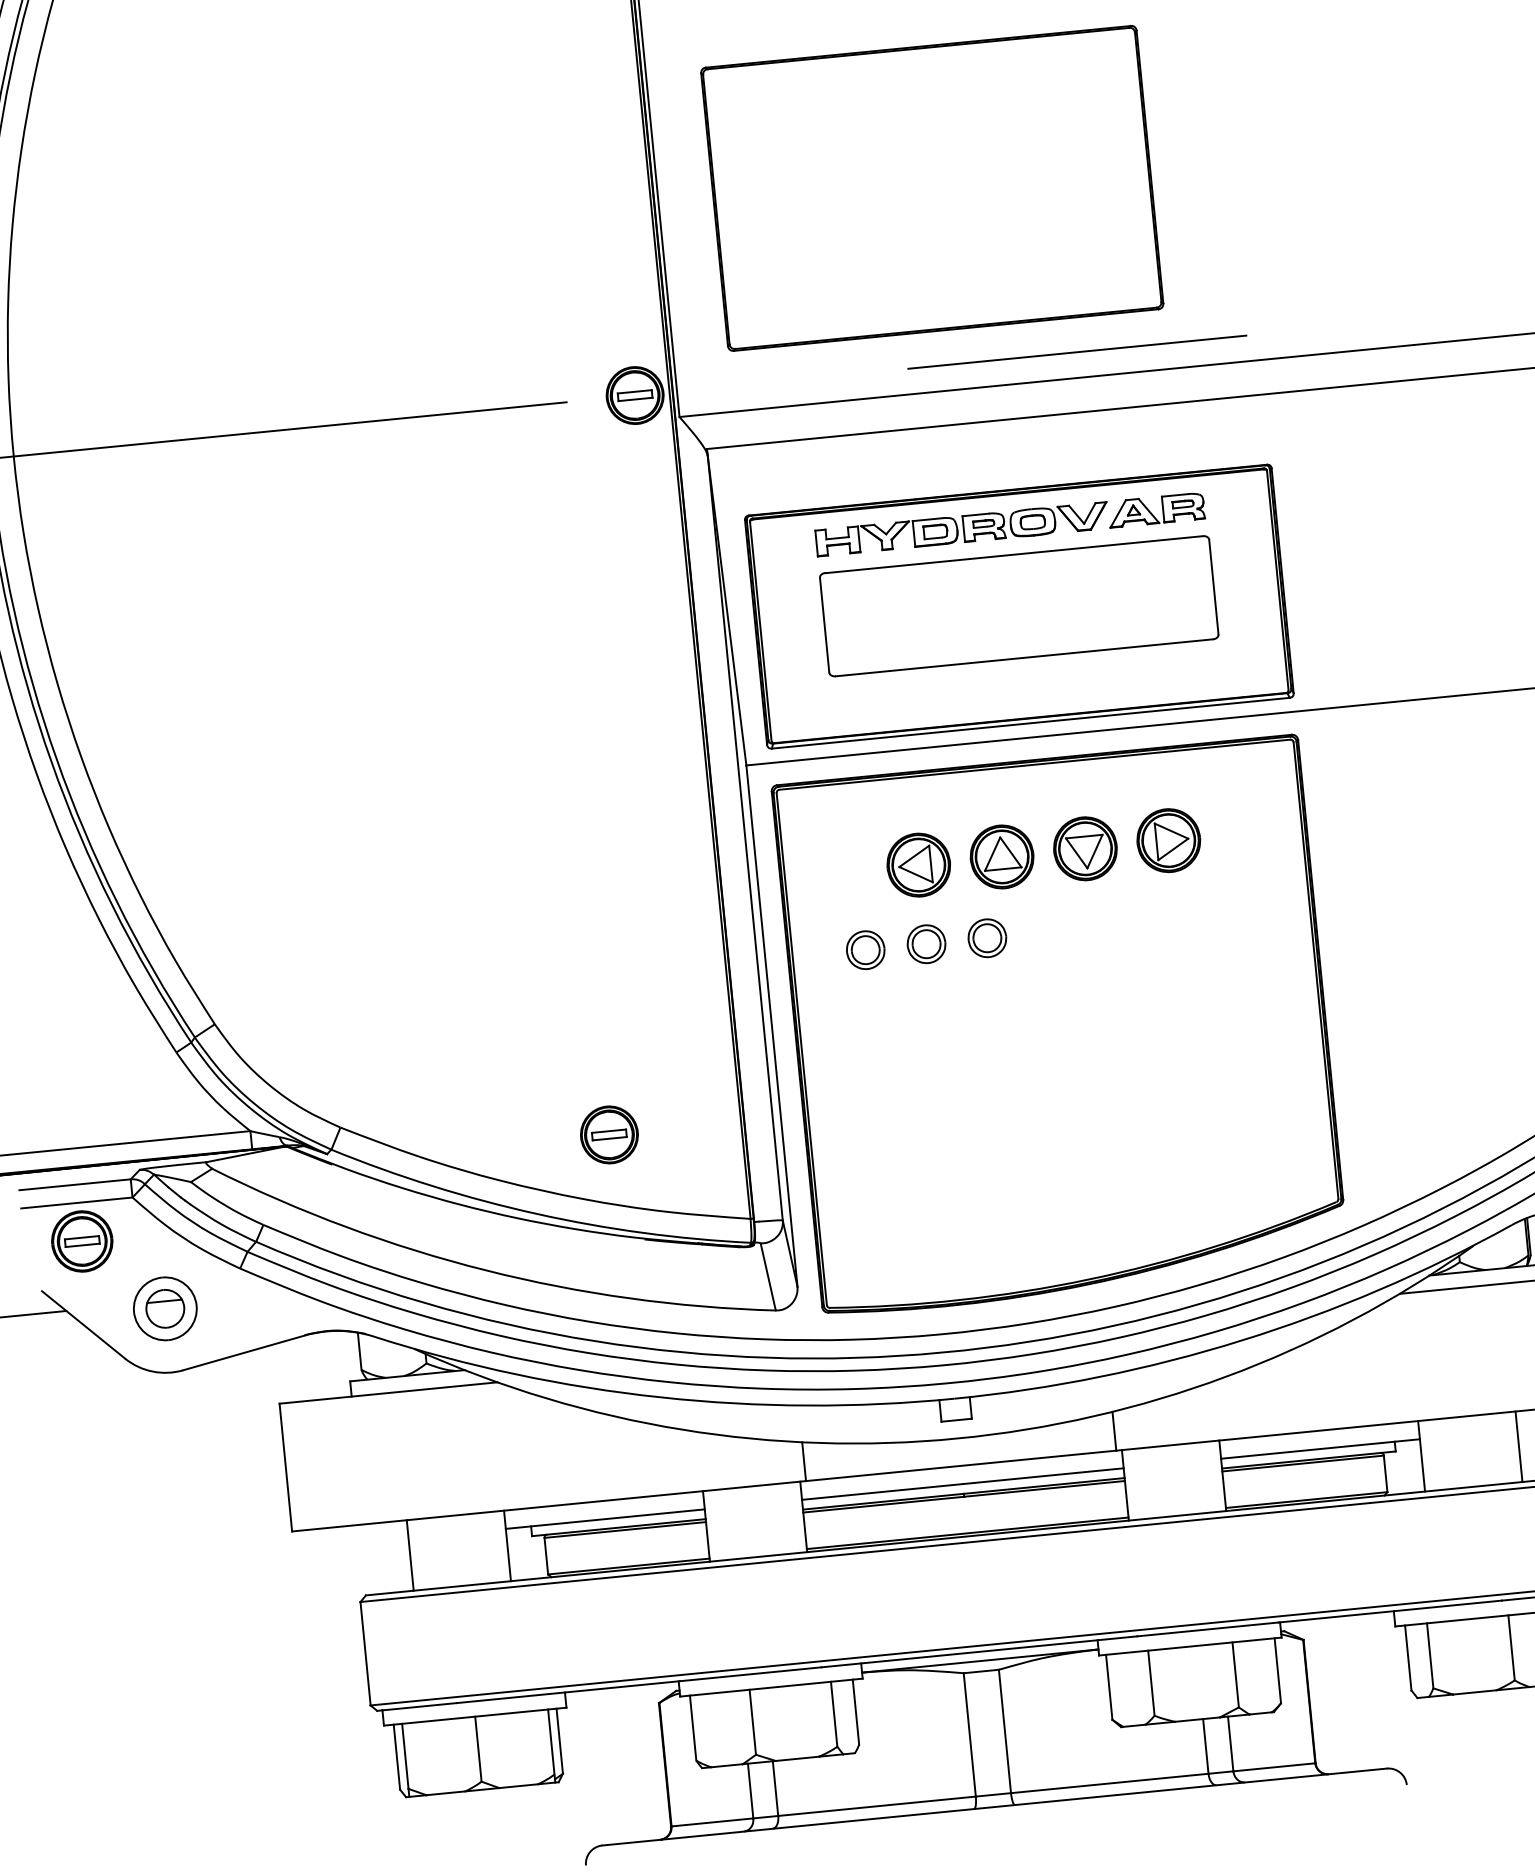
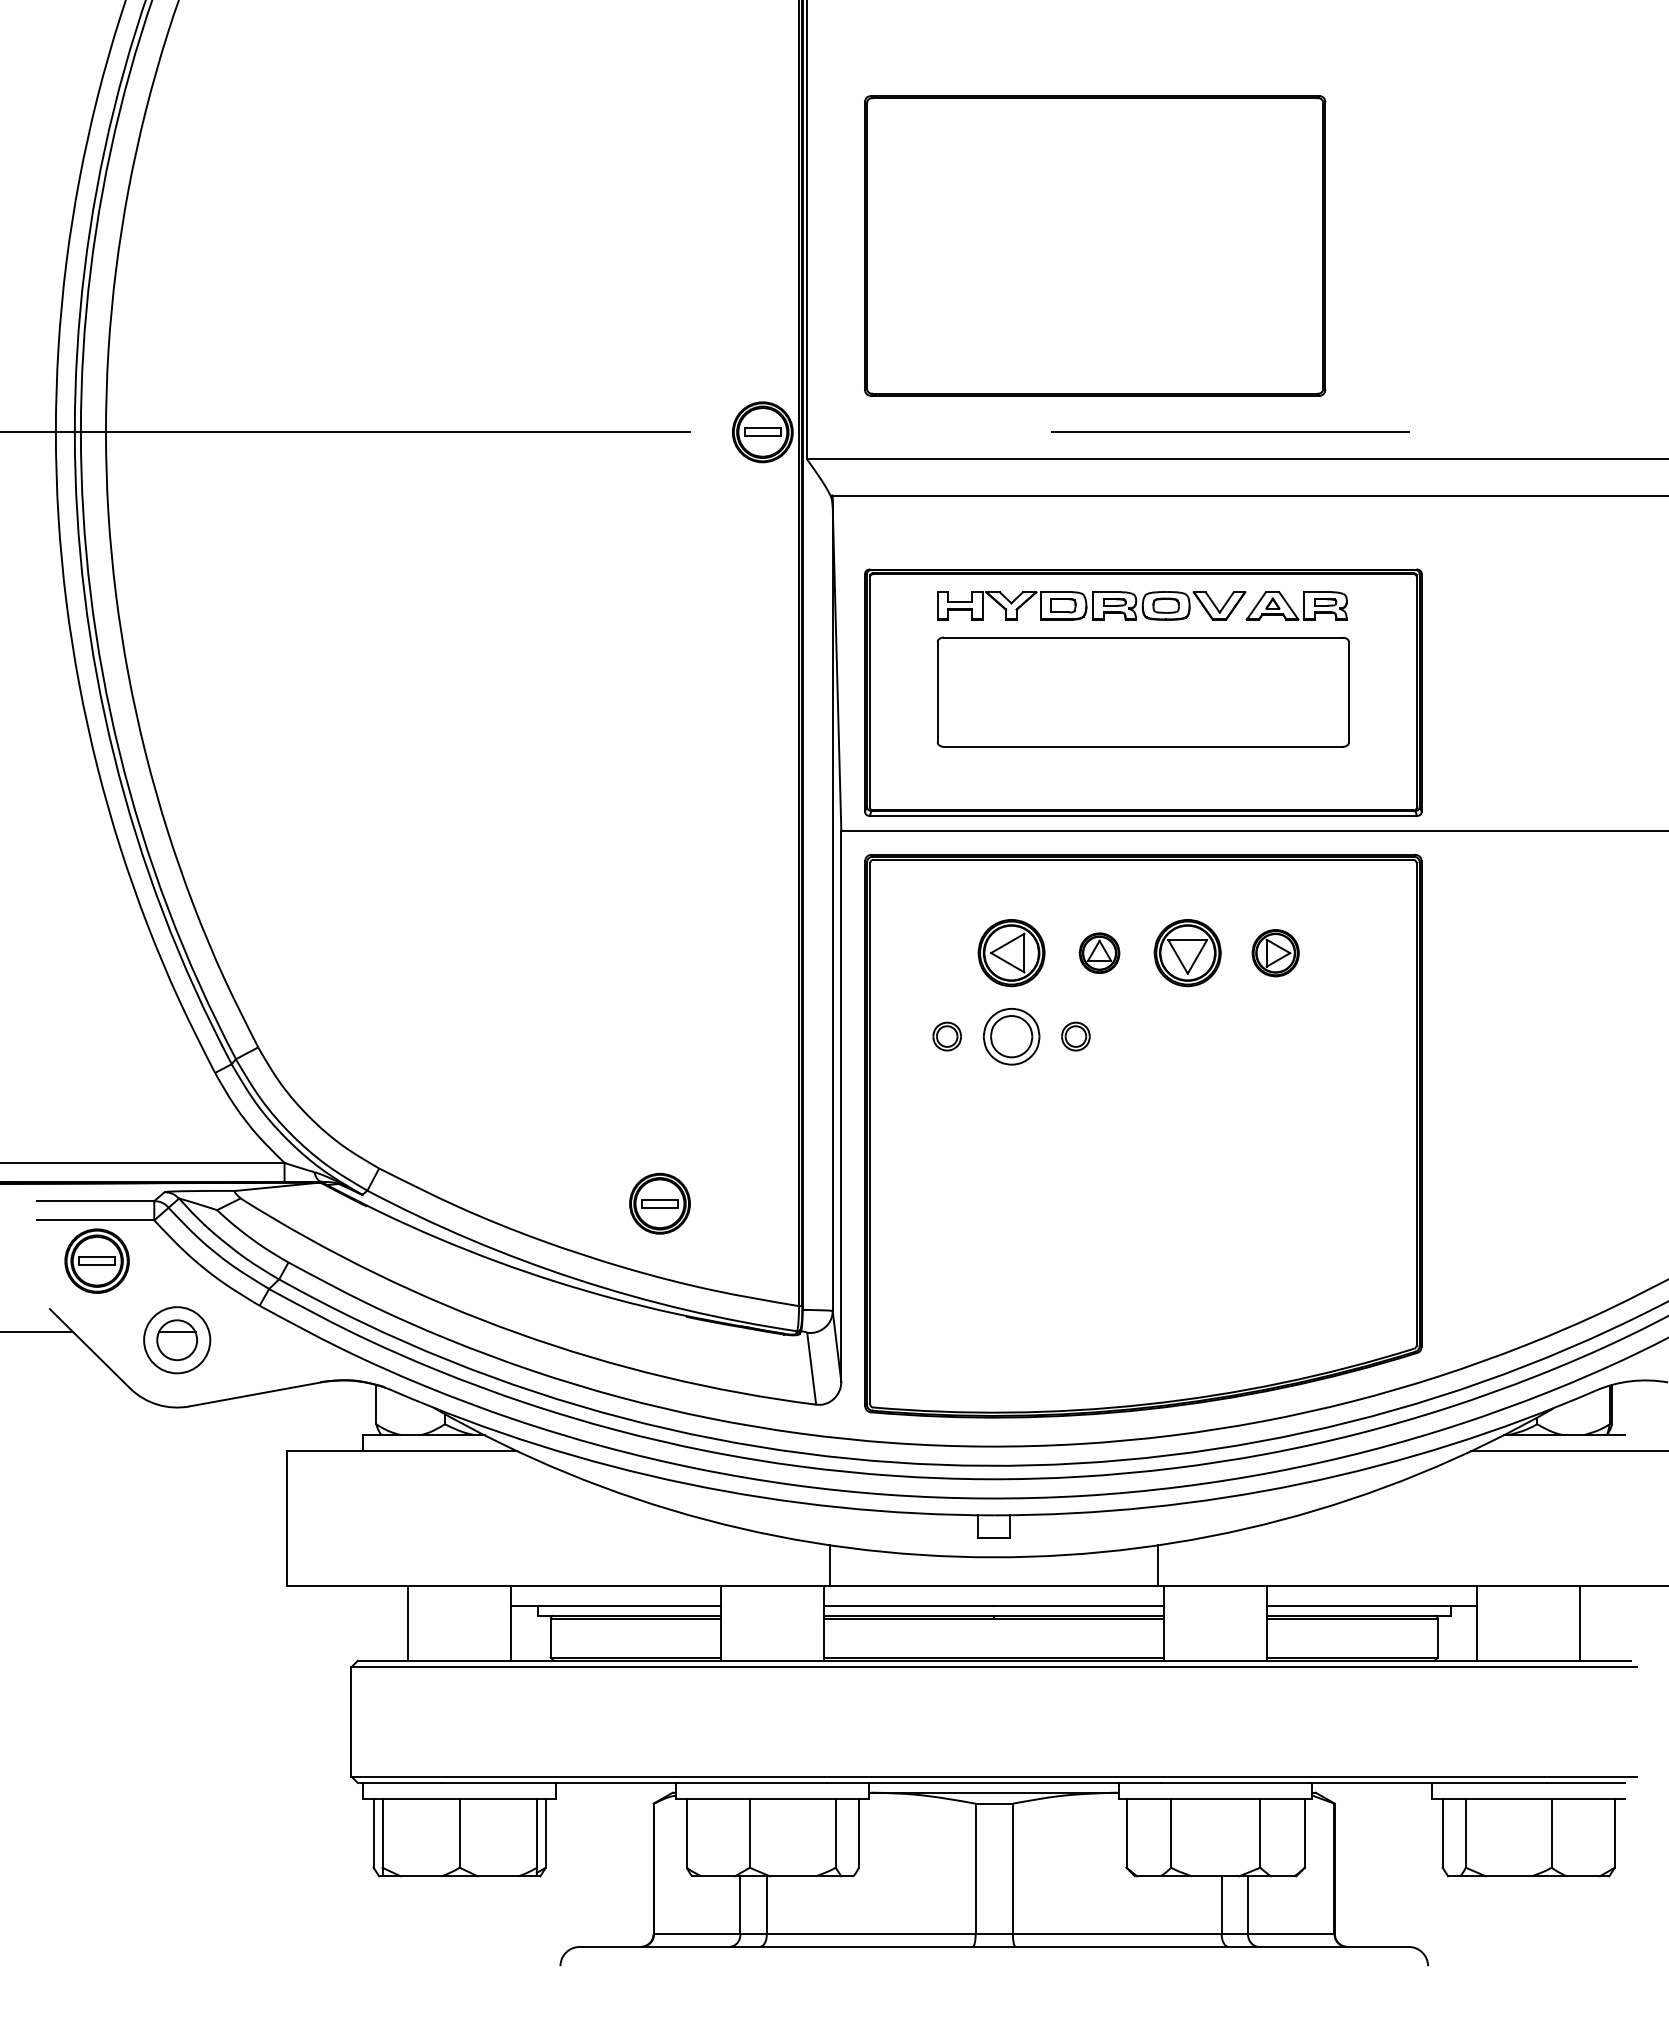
part: (1168, 841) -> (1275, 953), size x0.7
part: (1002, 857) -> (1099, 953), size x0.6
part: (987, 938) -> (1075, 1036), size x0.7
part: (926, 944) -> (1011, 1036), size x1.4
part: (864, 950) -> (946, 1036), size x0.7

